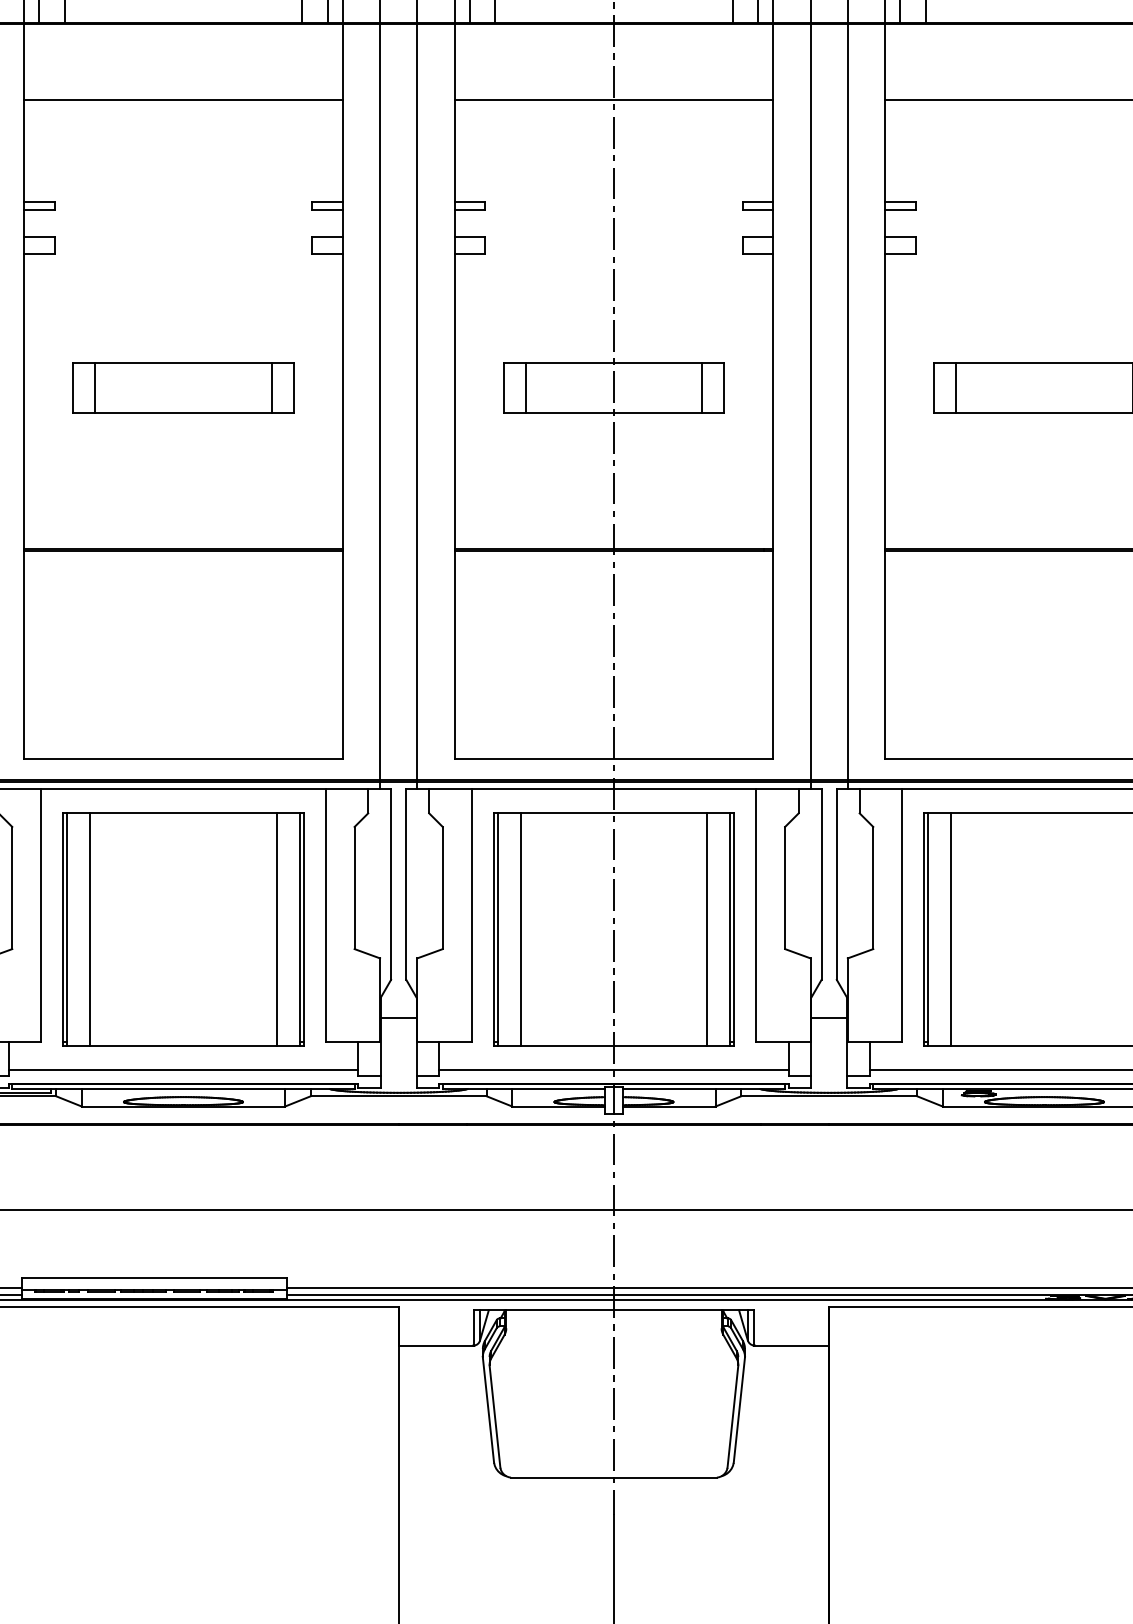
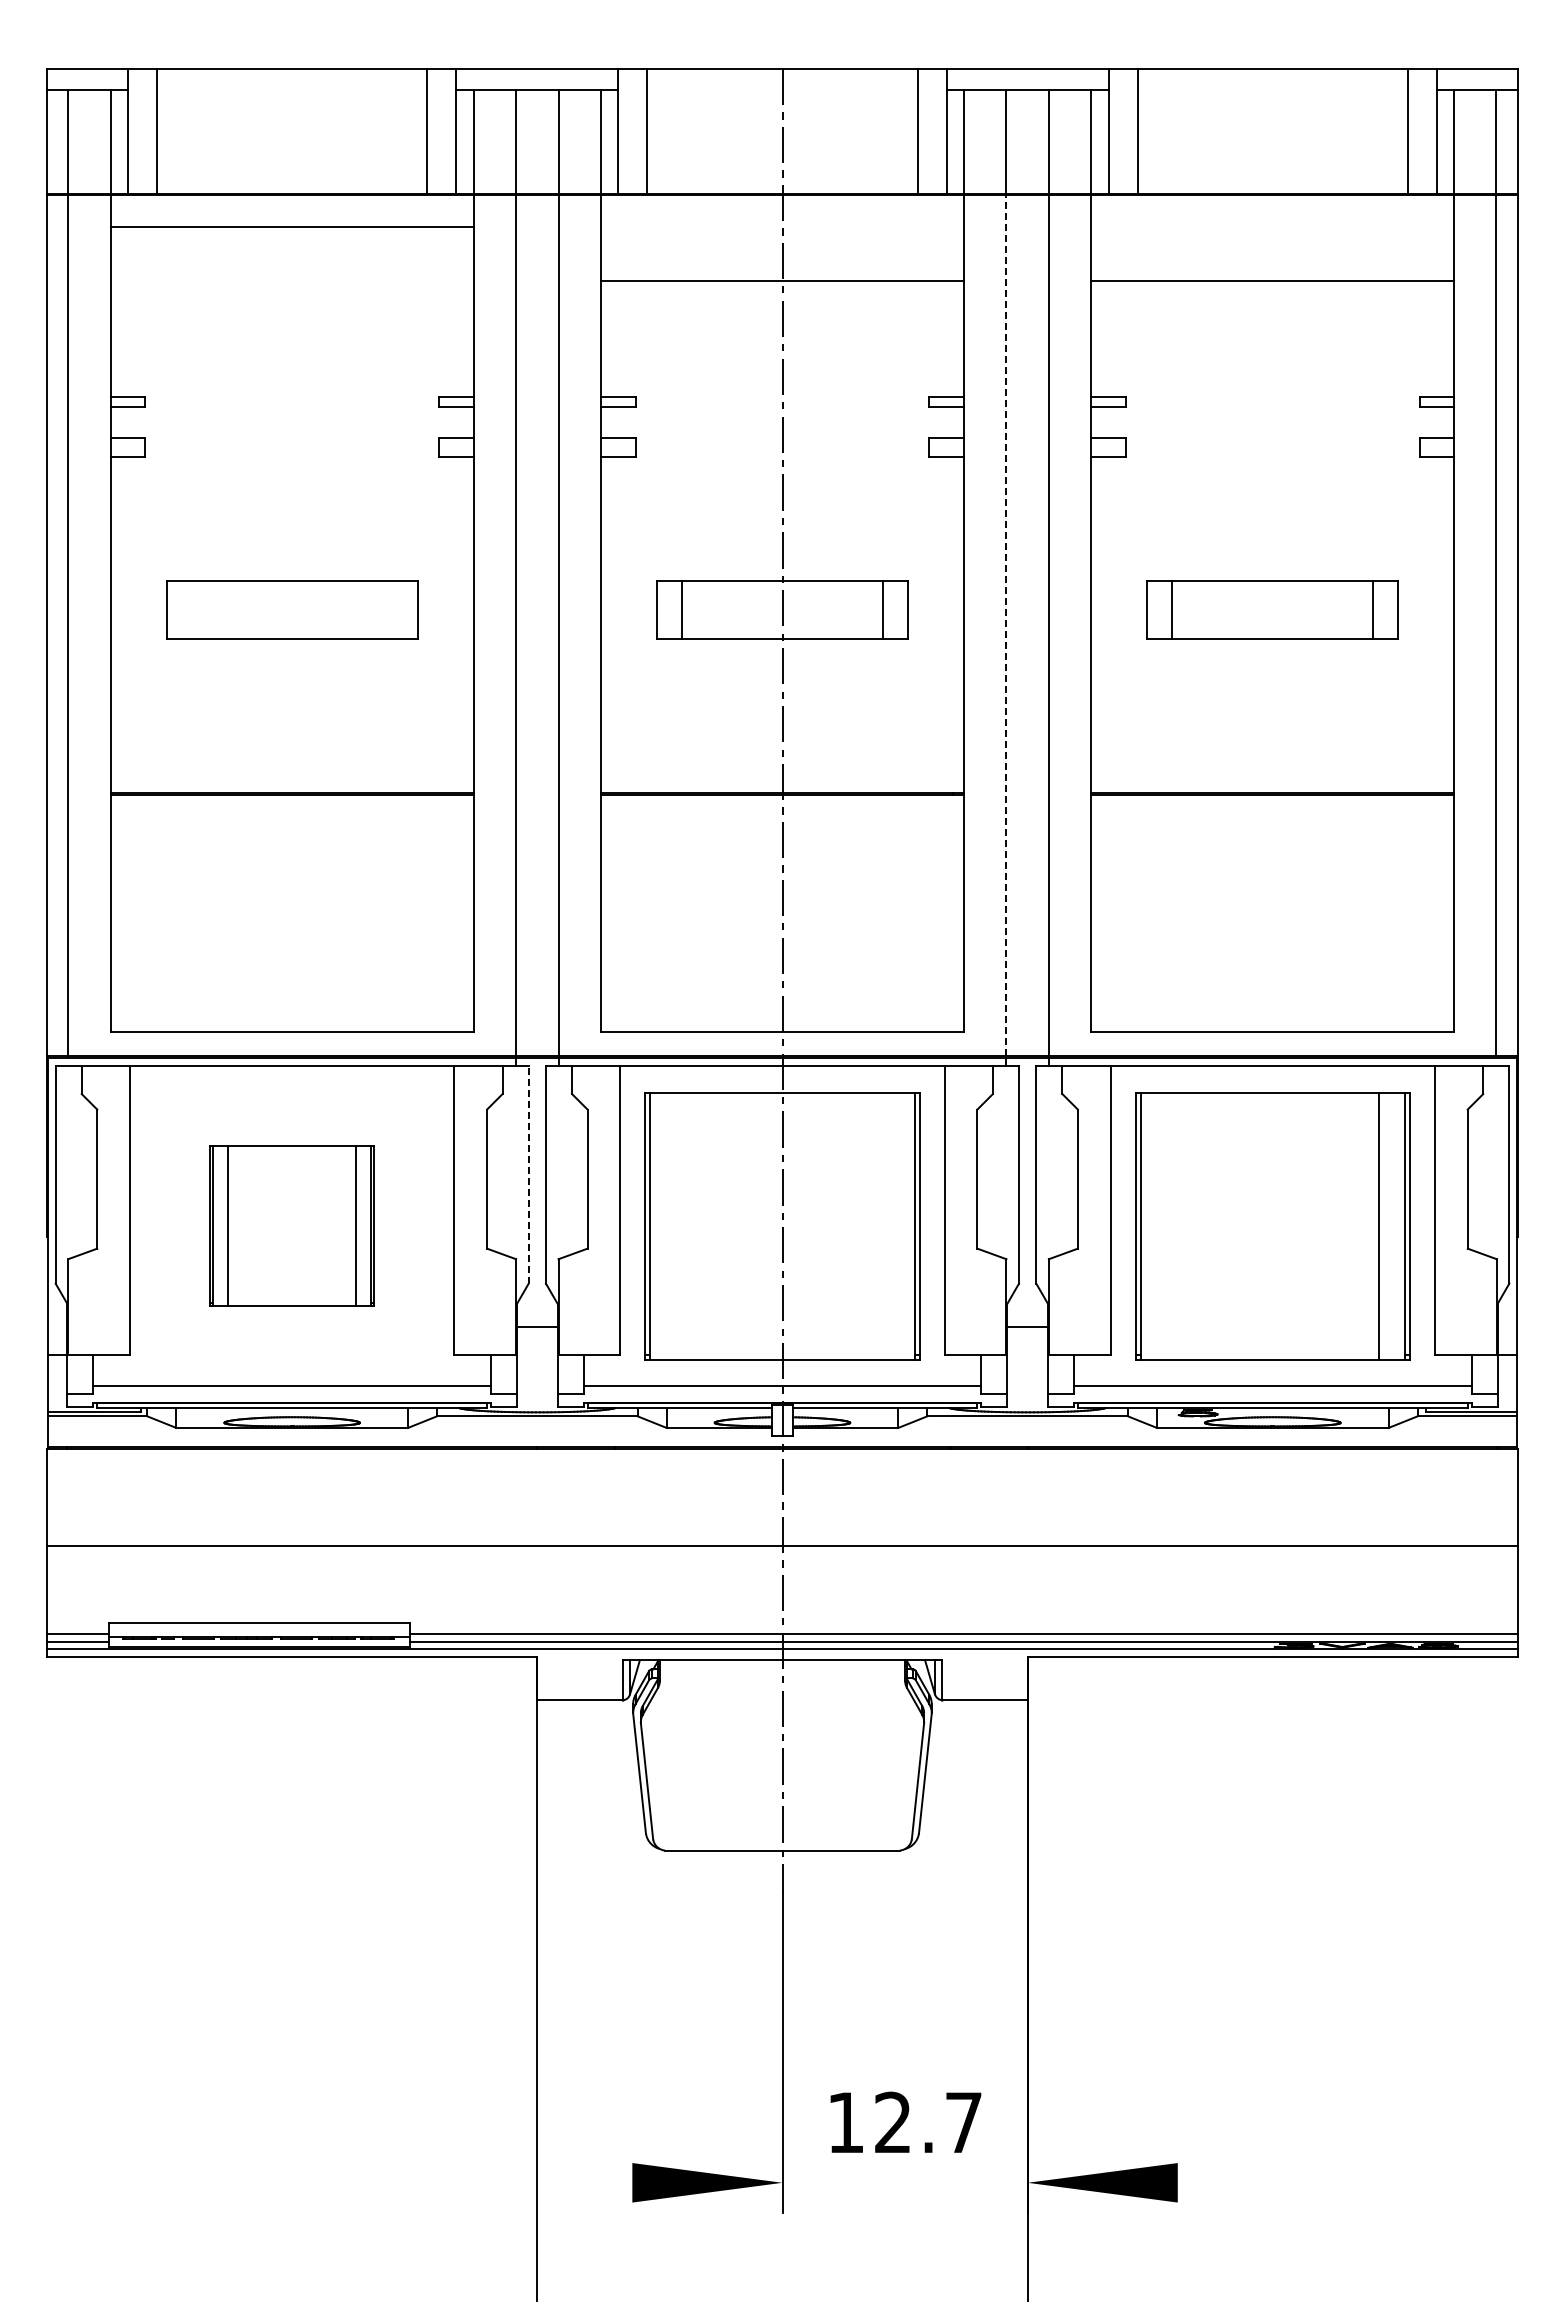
line: (182, 99) -> (291, 227), moved
line: (95, 387) -> (191, 609), removed
line: (271, 387) -> (392, 609), removed
line: (810, 401) -> (1006, 625), solid -> dashed
line: (390, 883) -> (528, 1174), solid -> dashed
part: (182, 929) -> (291, 1226), size x0.6
line: (520, 929) -> (676, 1226), removed
line: (707, 929) -> (888, 1226), removed
line: (951, 929) -> (1166, 1226), removed

